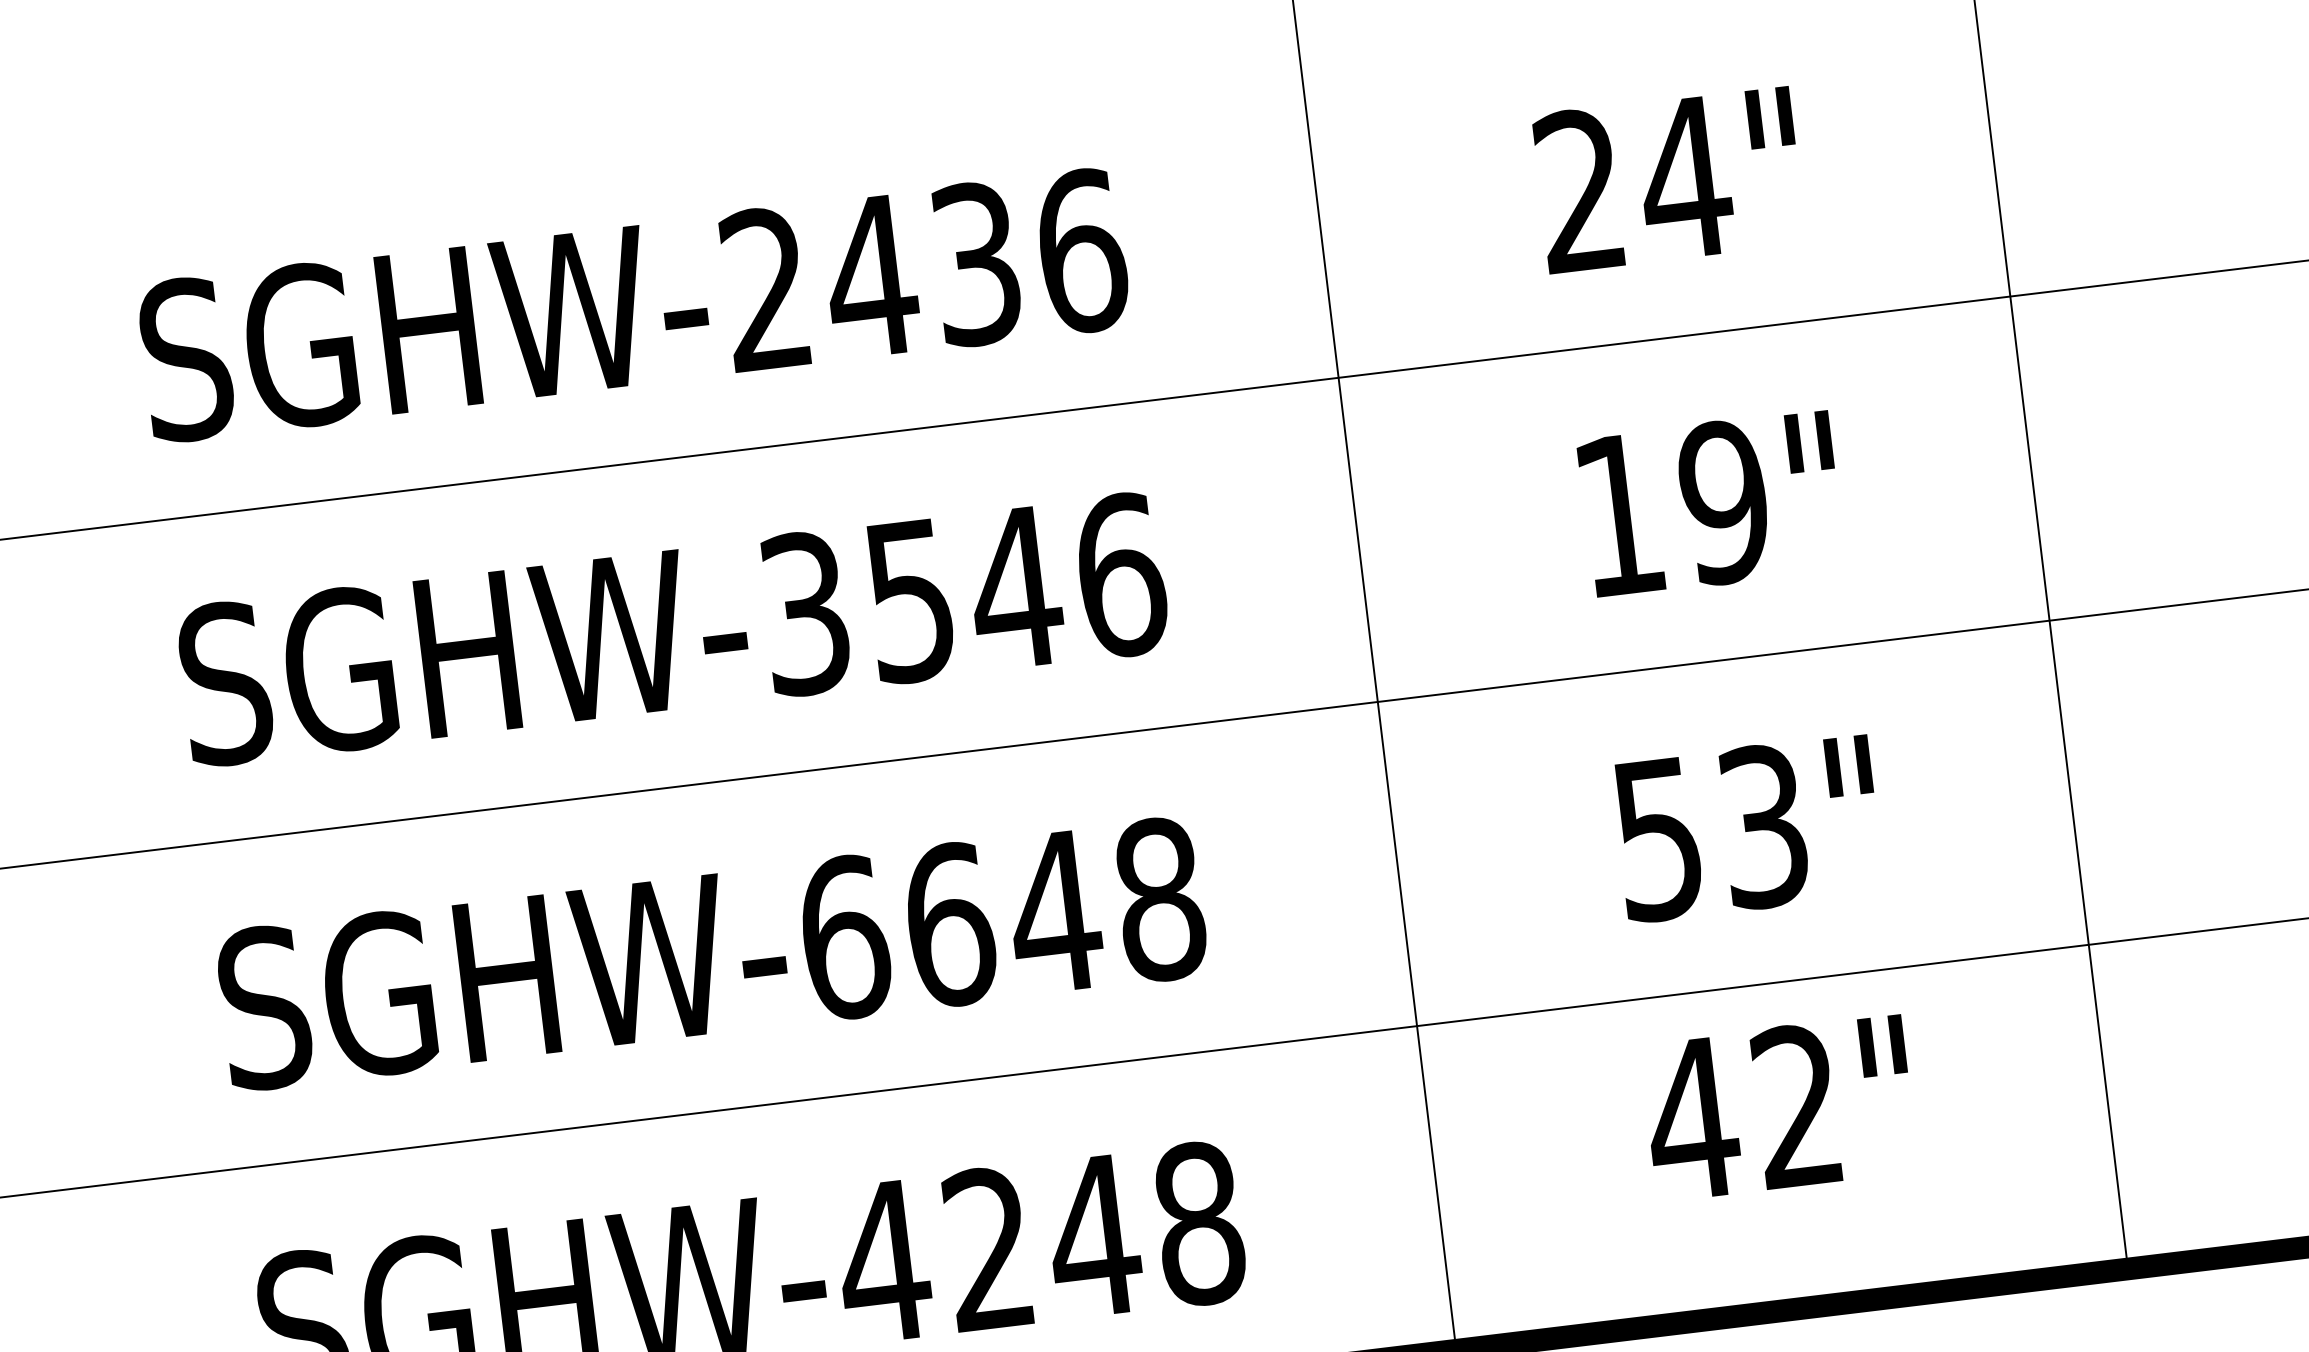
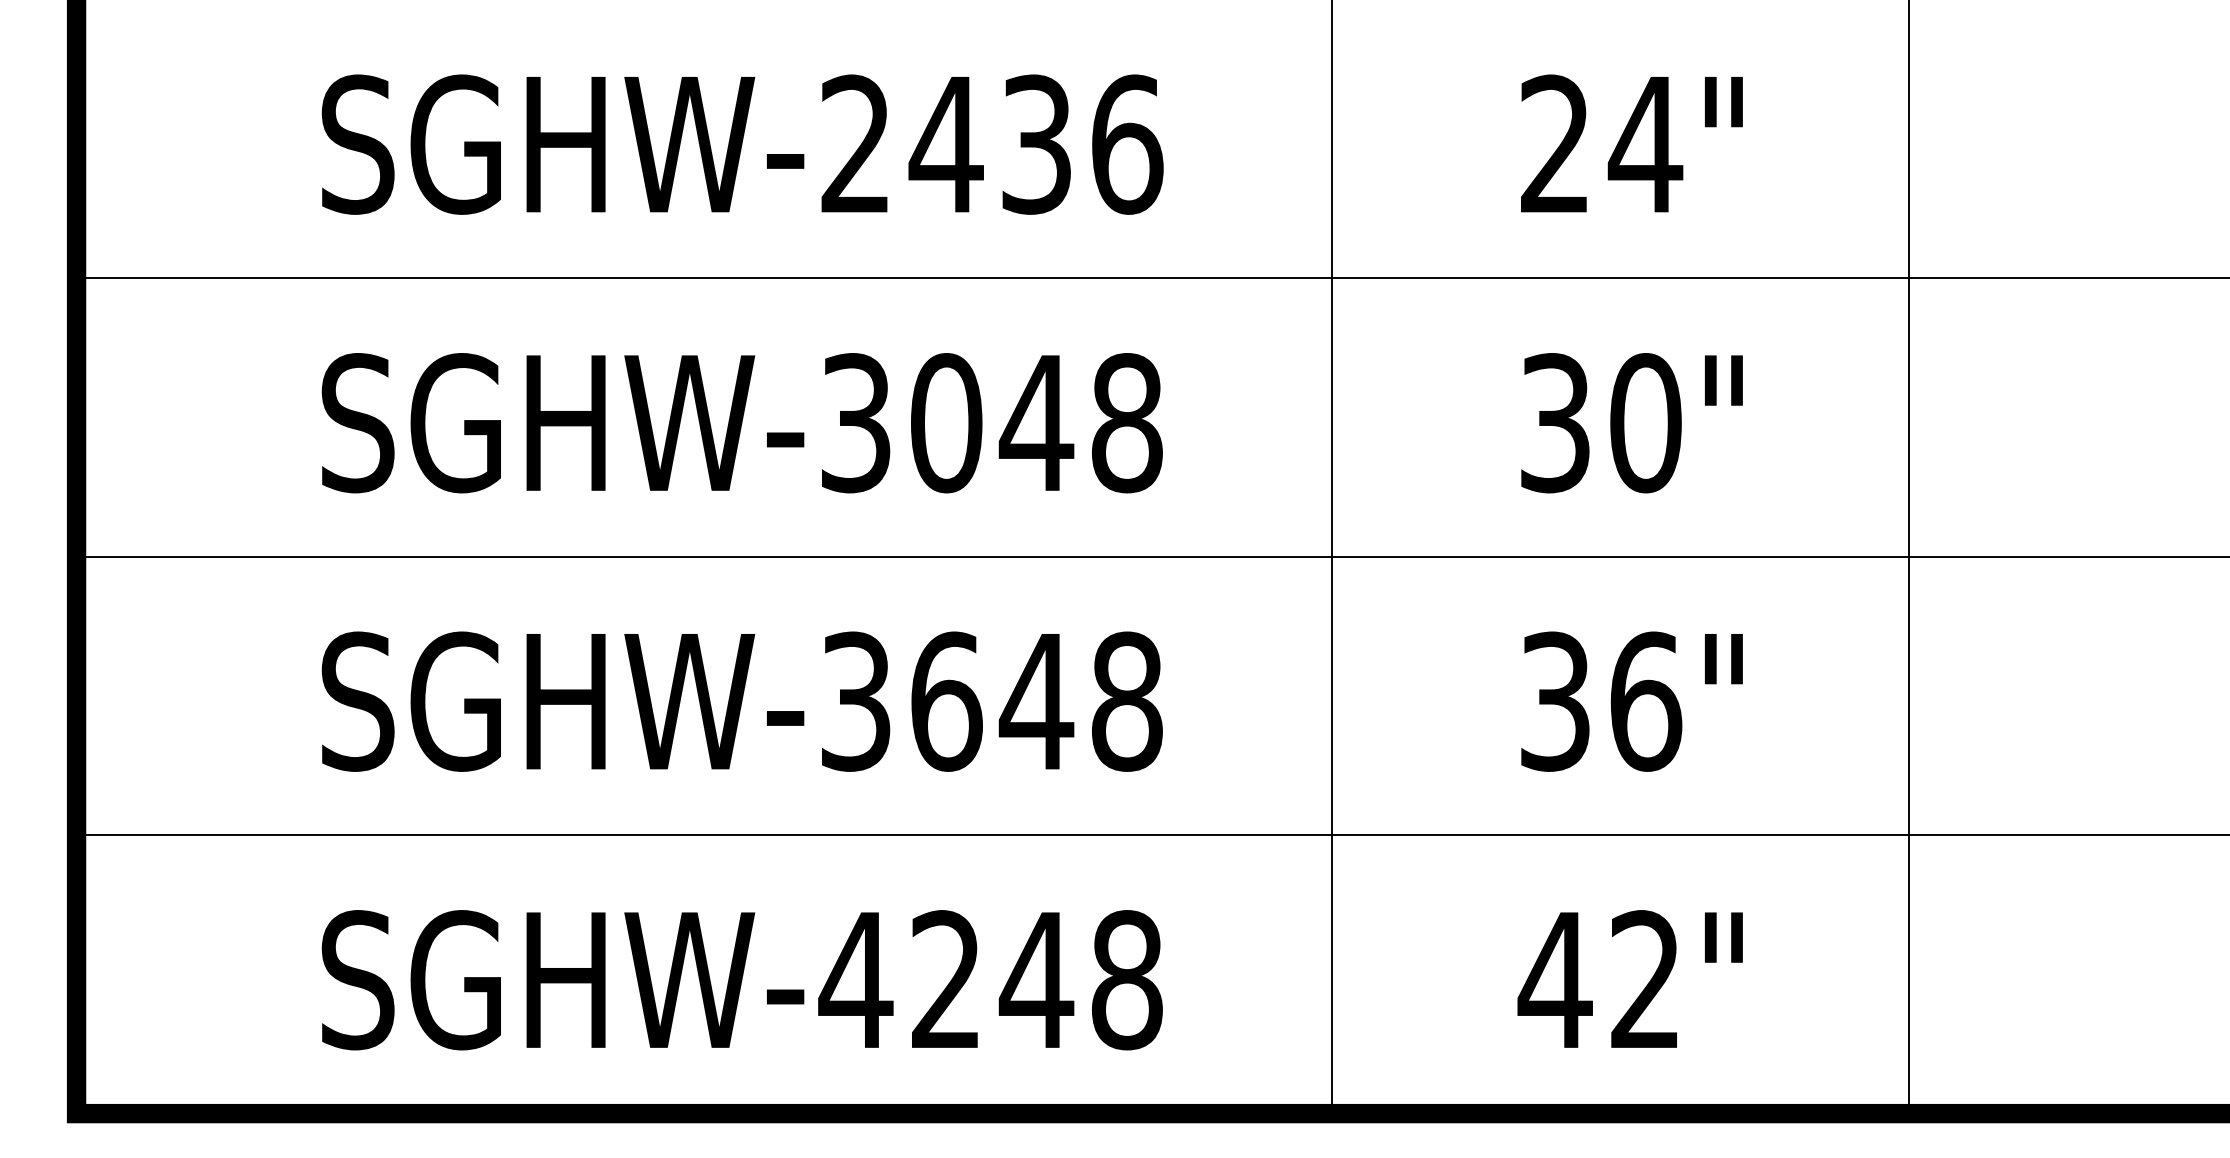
text: (1672, 509) -> (1601, 423), 19" -> 30"
text: (1016, 588) -> (1037, 423), SGHW-3546 -> SGHW-3048
text: (1712, 832) -> (1601, 701), 53" -> 36"
text: (845, 937) -> (856, 701), SGHW-6648 -> SGHW-3648
text: (1778, 1106) -> (1629, 978), moved

